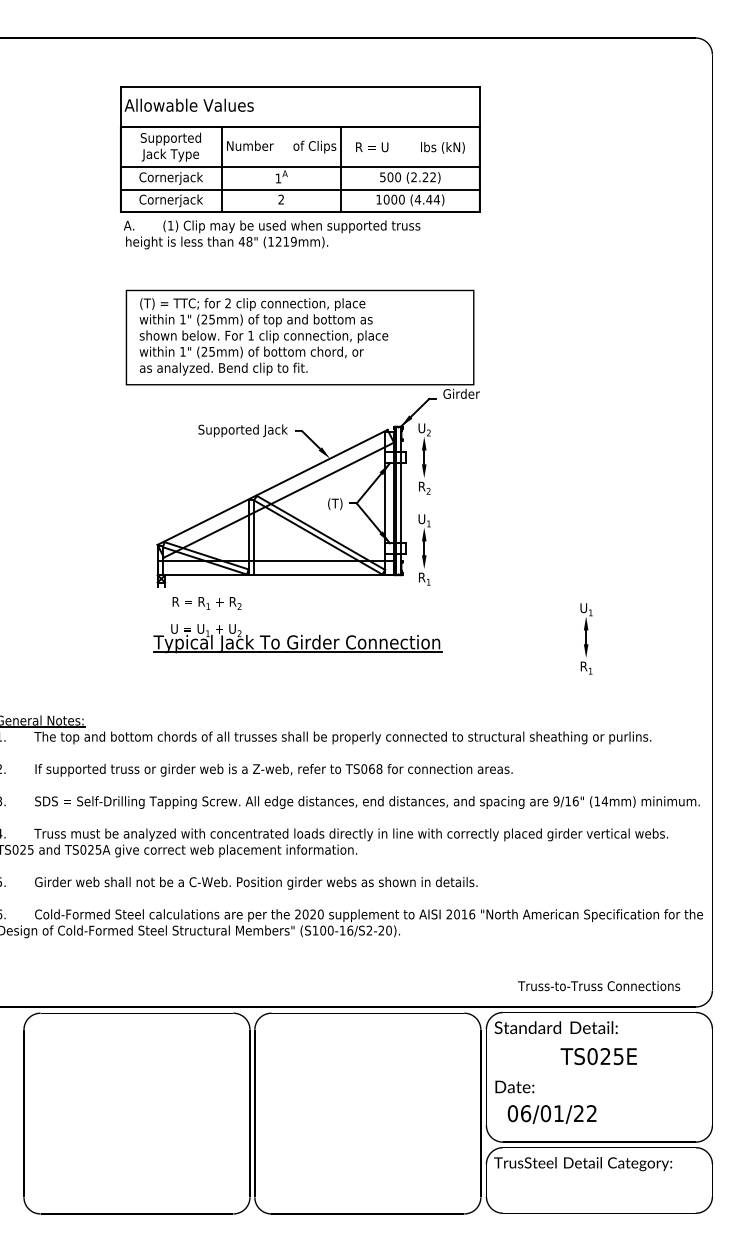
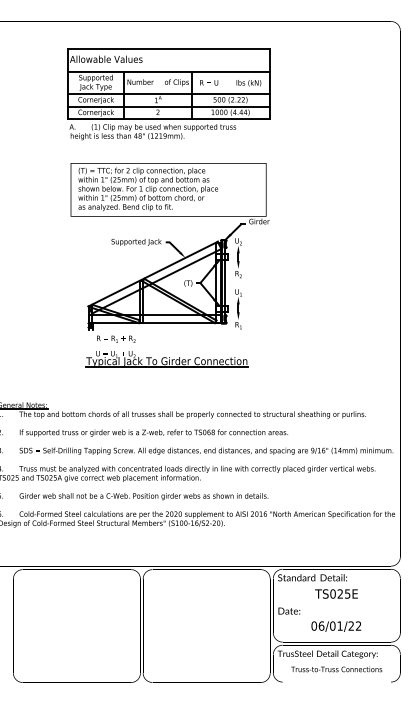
part: (586, 639) -> (329, 359), removed
text: (598, 986) -> (336, 669), moved
text: (552, 1114) -> (336, 626), moved

